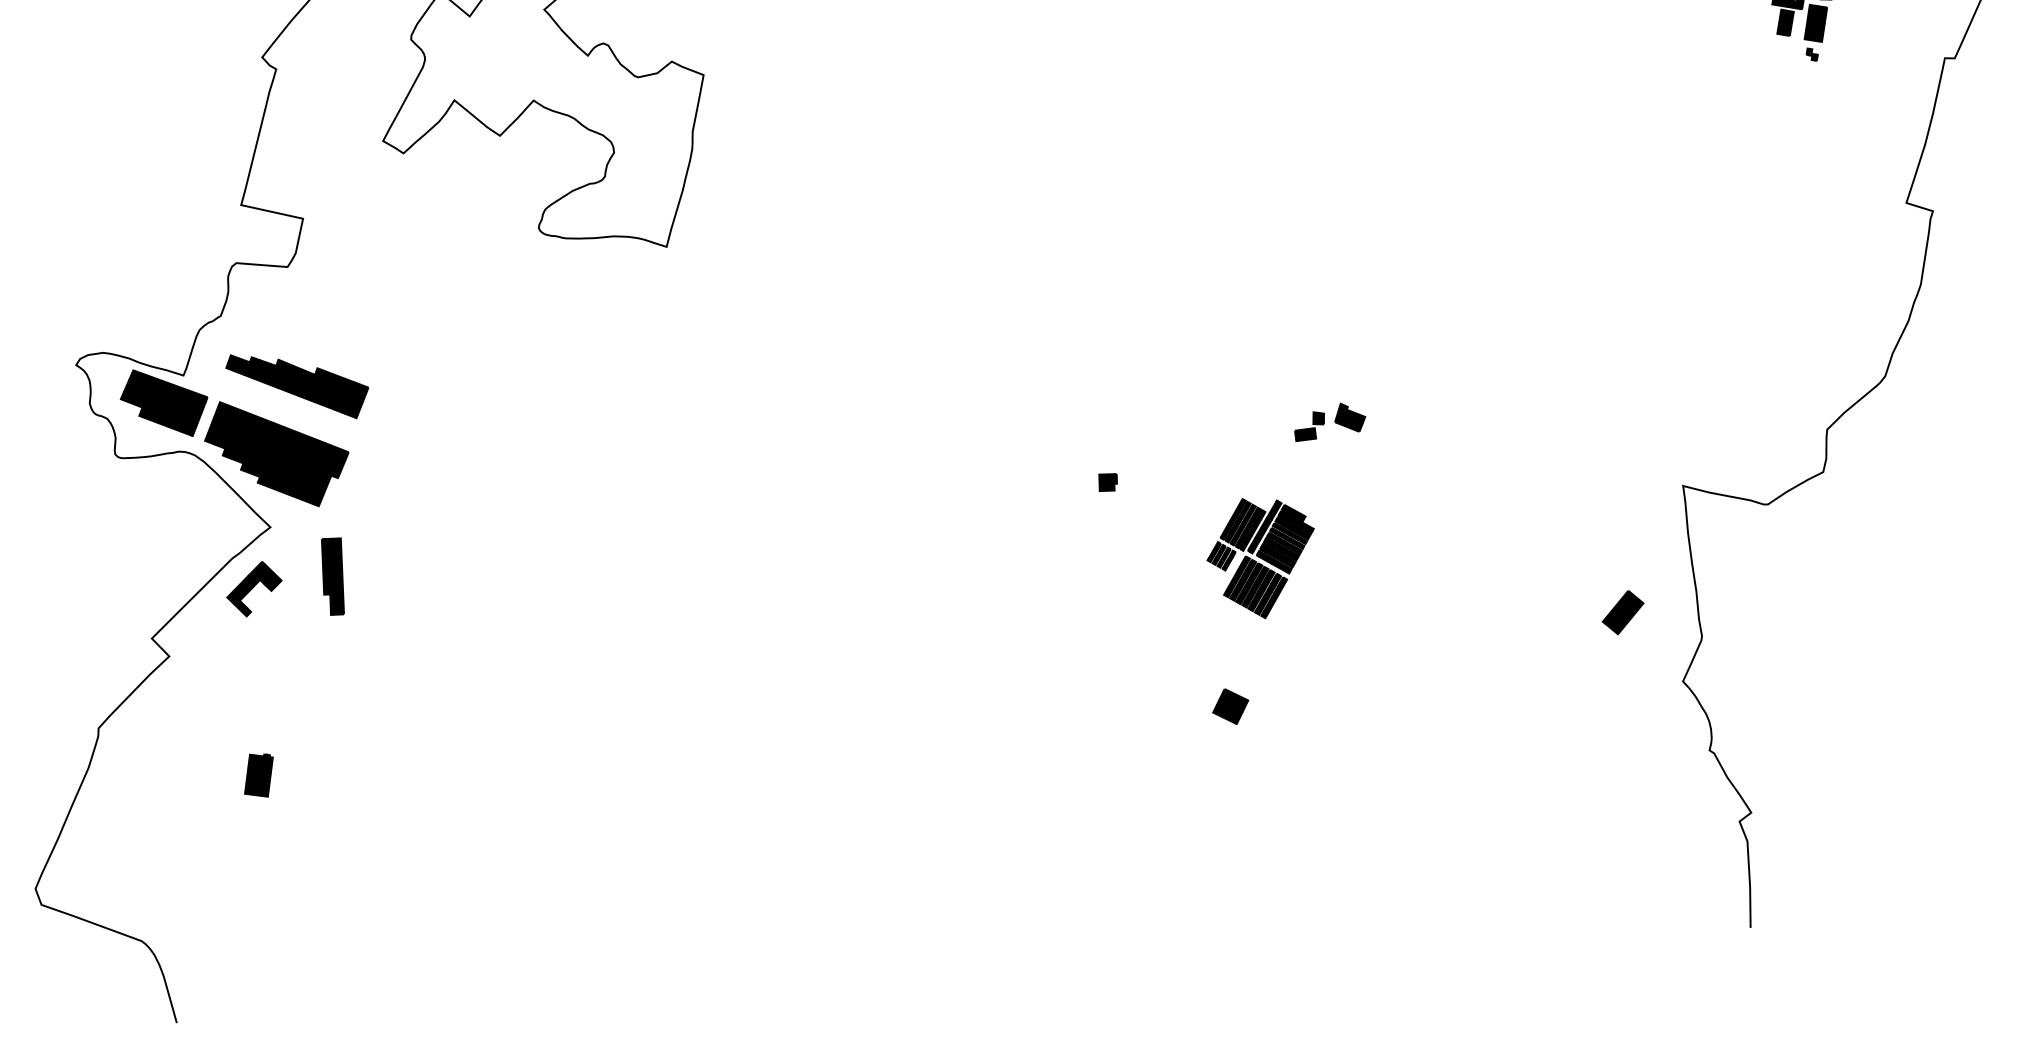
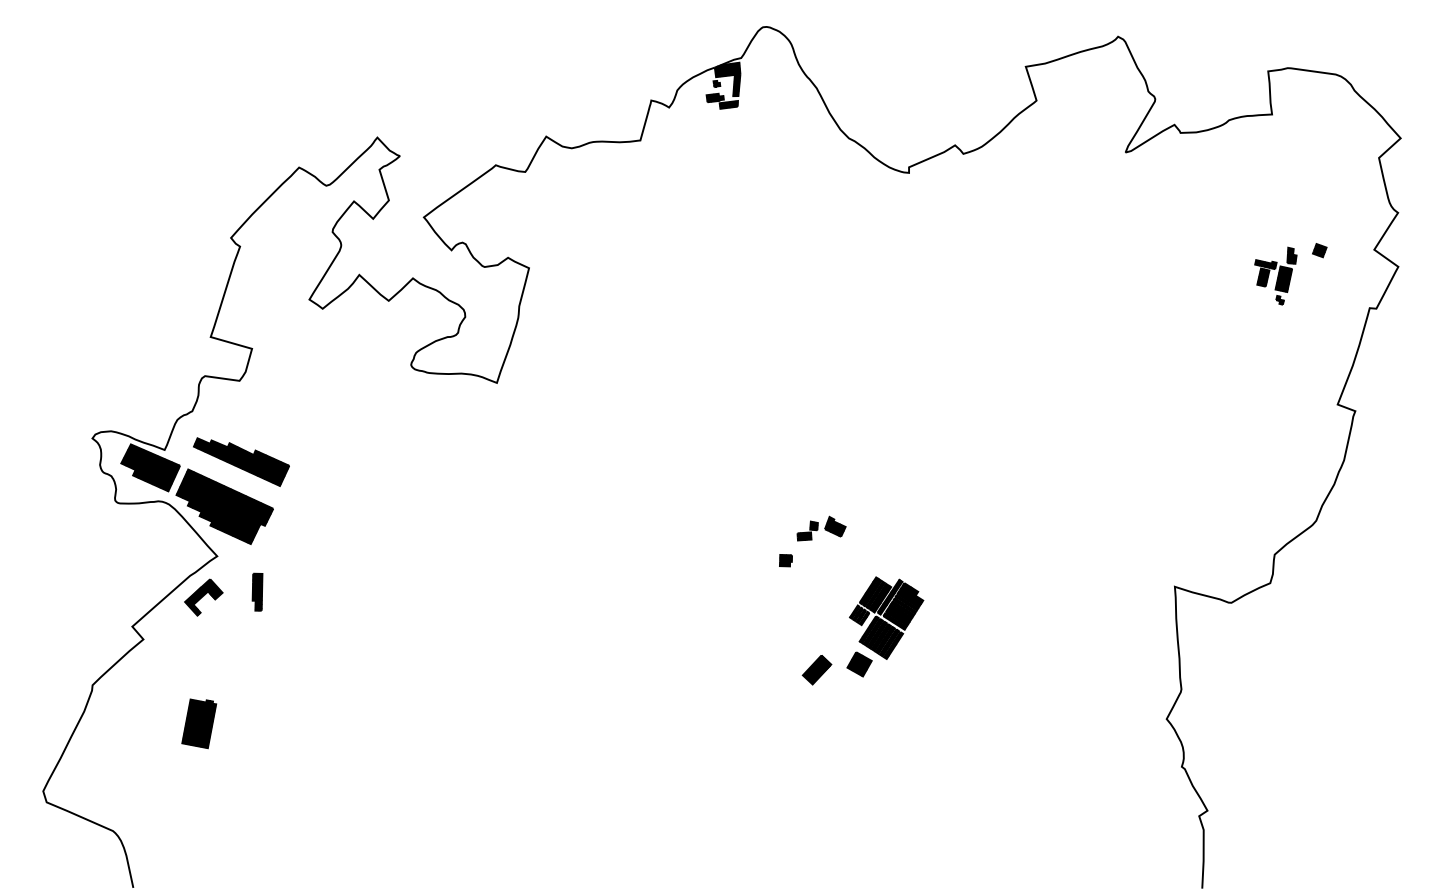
part: (1329, 421) -> (821, 528), moved
part: (332, 575) -> (257, 591), size x0.71
part: (1622, 613) -> (816, 670), moved
part: (1230, 706) -> (859, 664), moved
part: (257, 775) -> (198, 723), size x1.67

